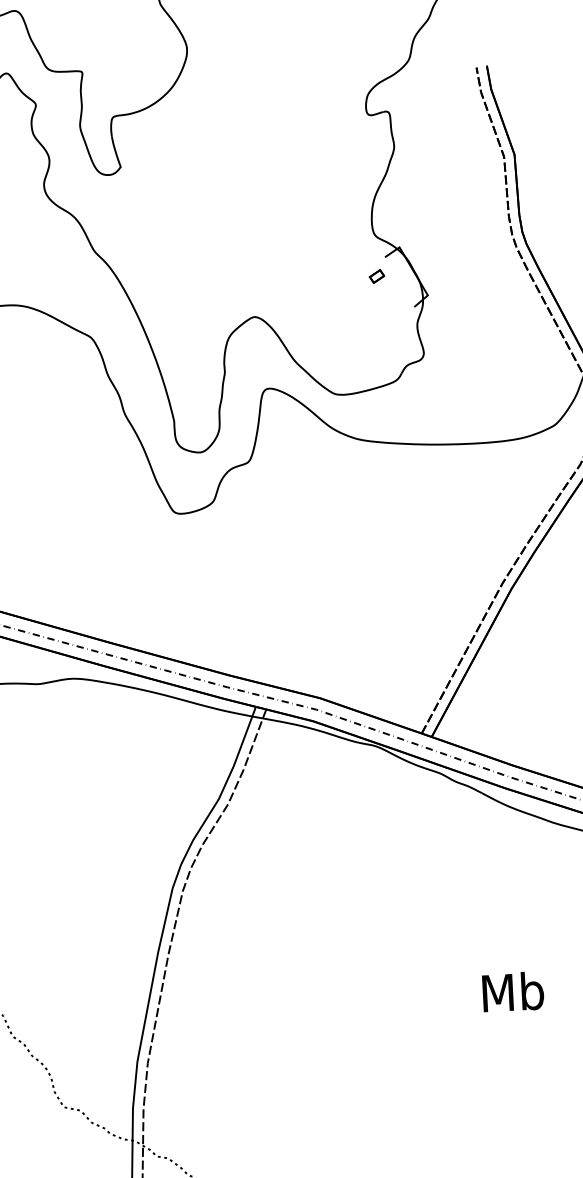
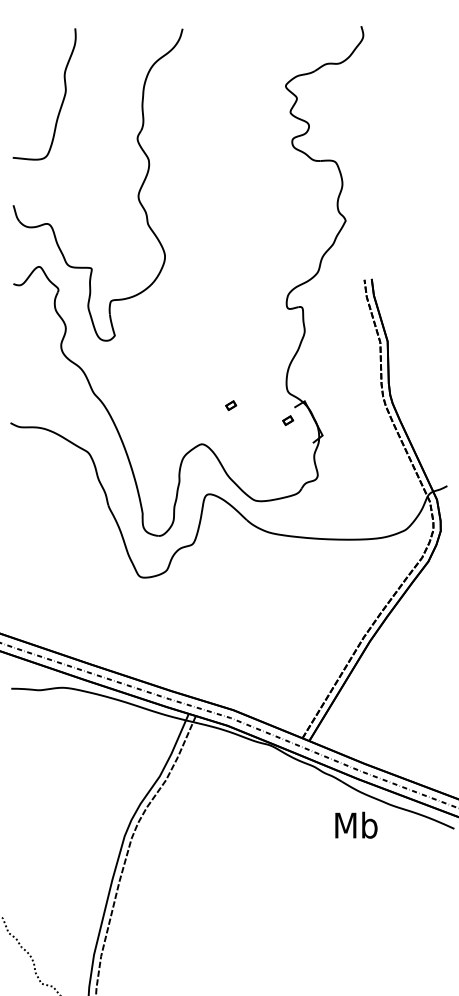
part: (294, 258) -> (231, 405), added
text: (513, 990) -> (356, 824), moved

